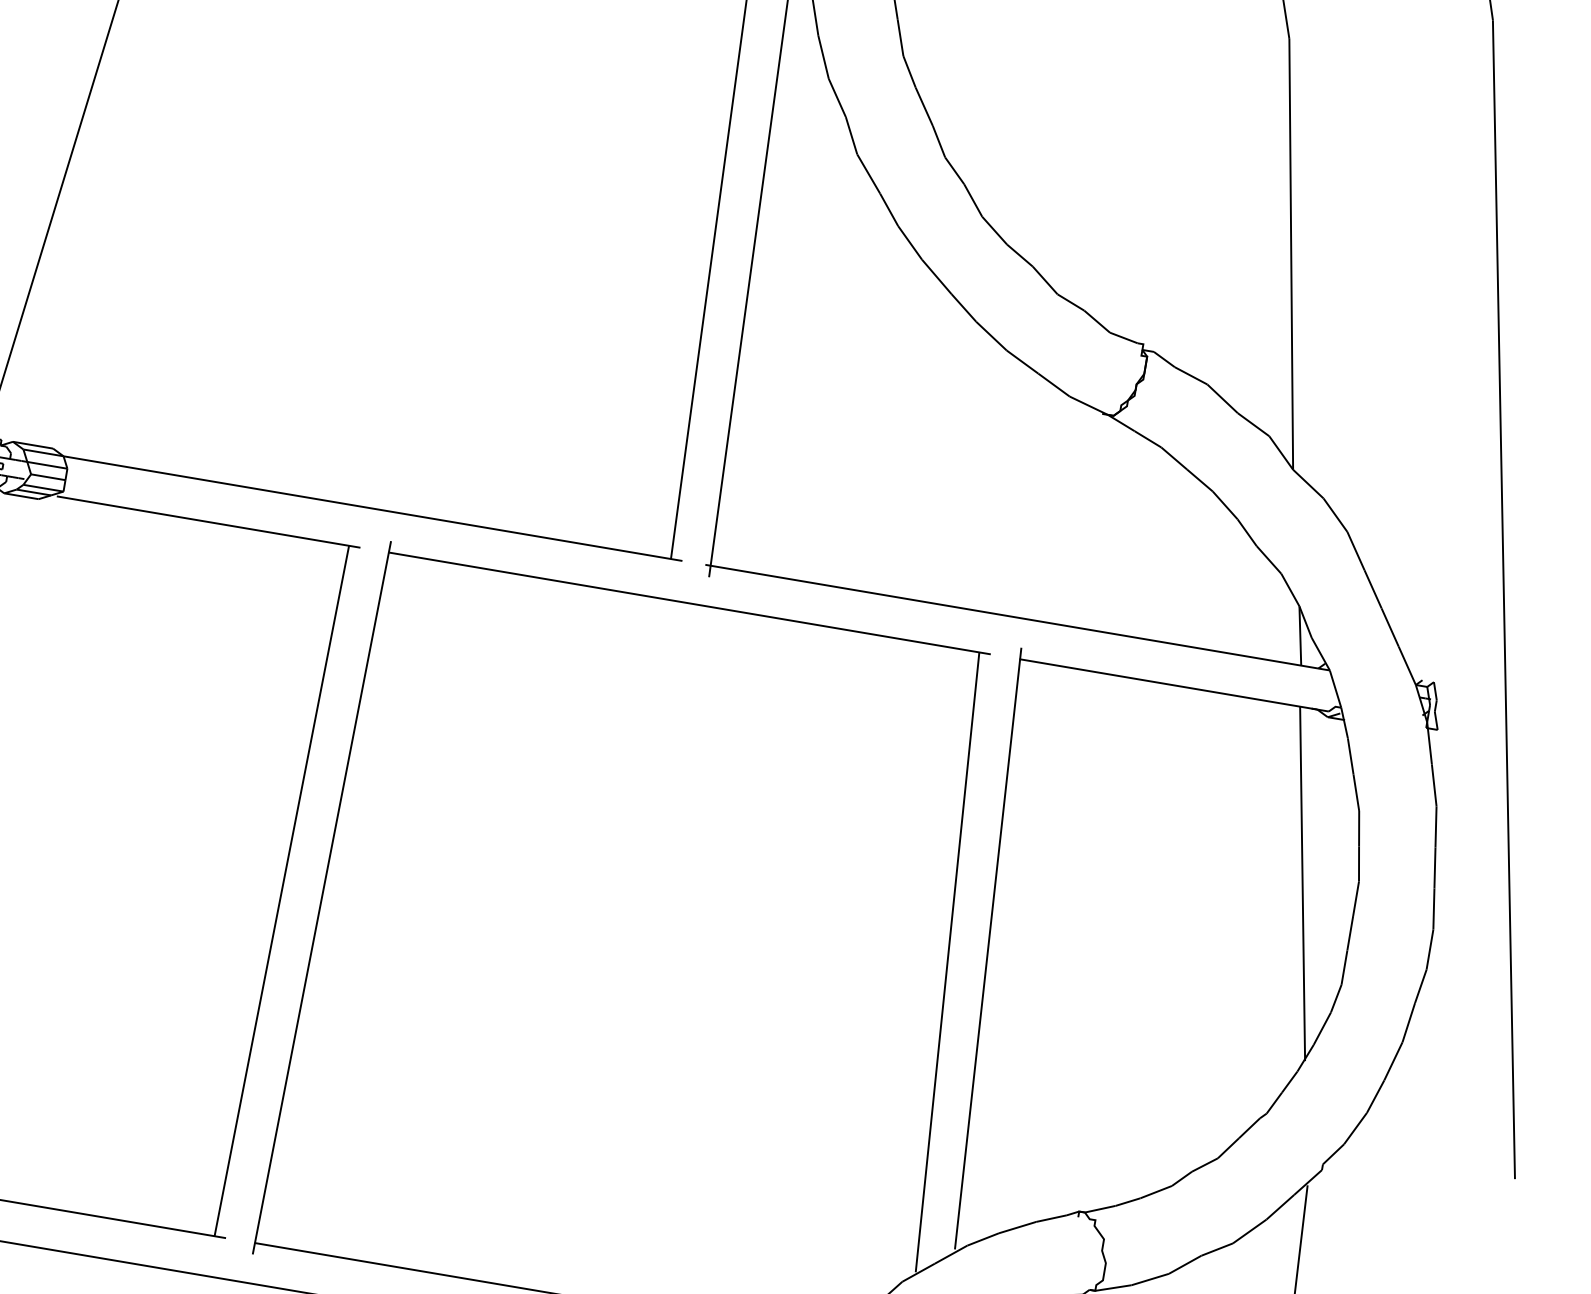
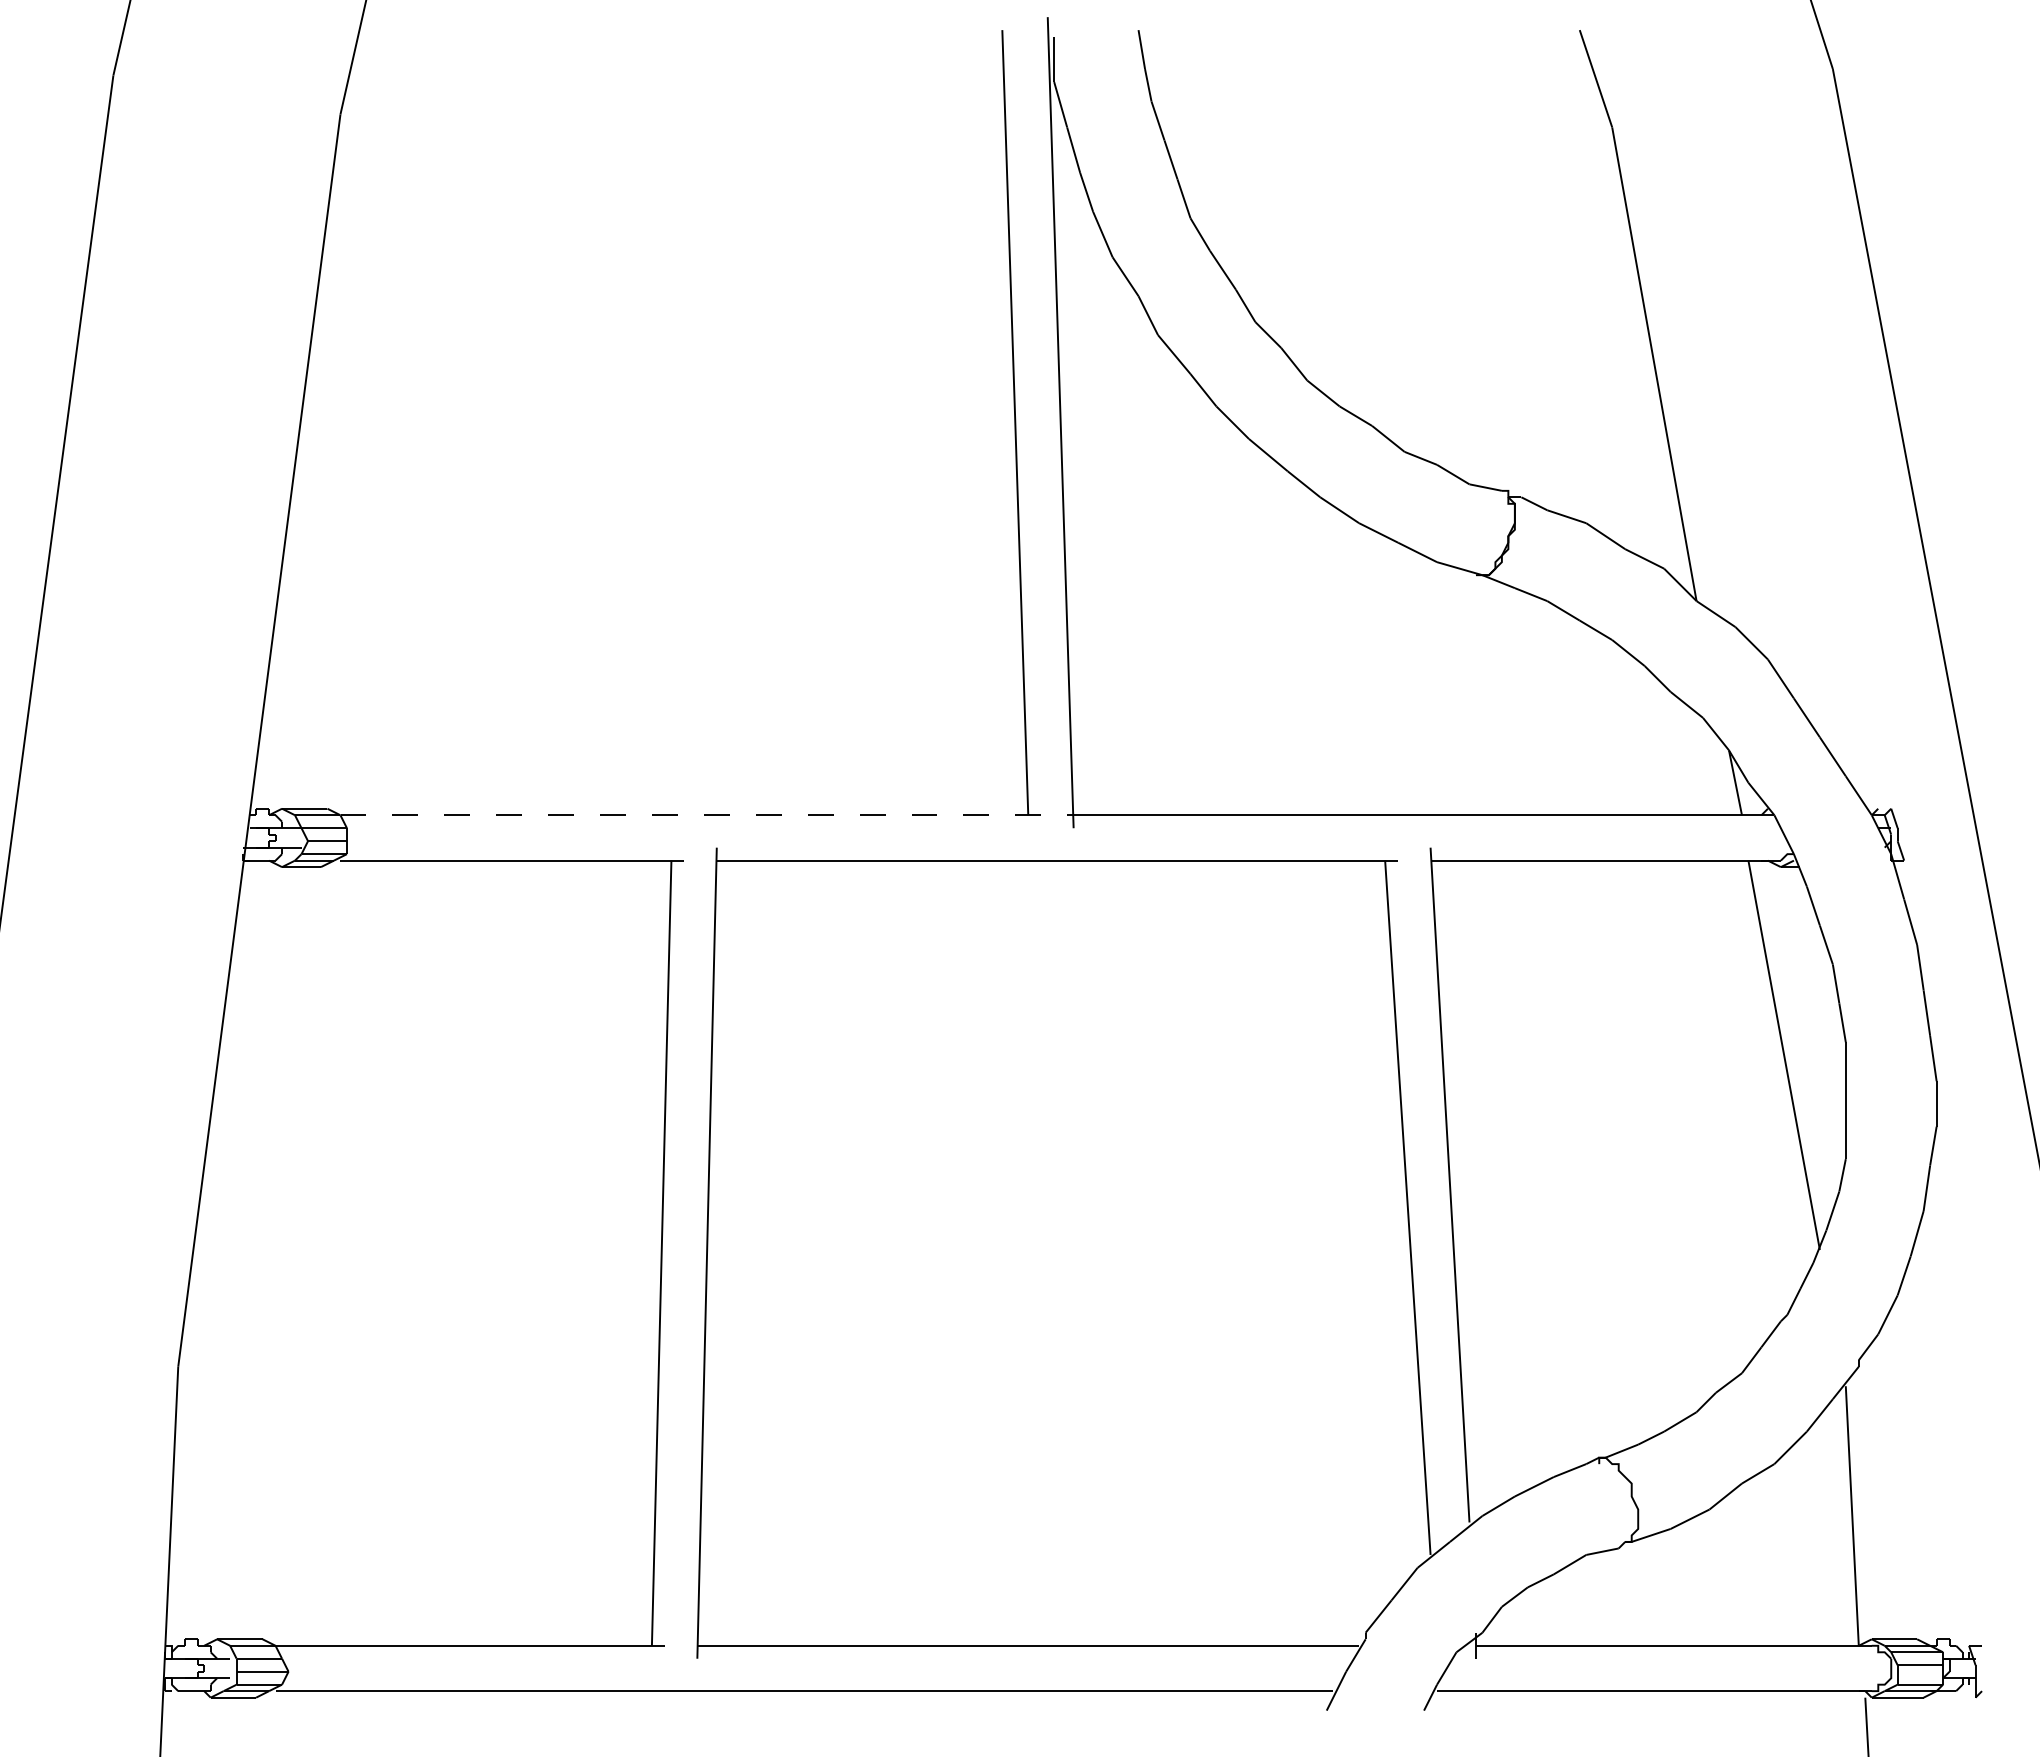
line: (372, 508) -> (690, 815), solid -> dashed

